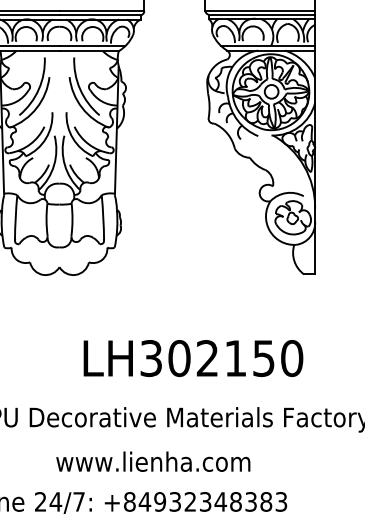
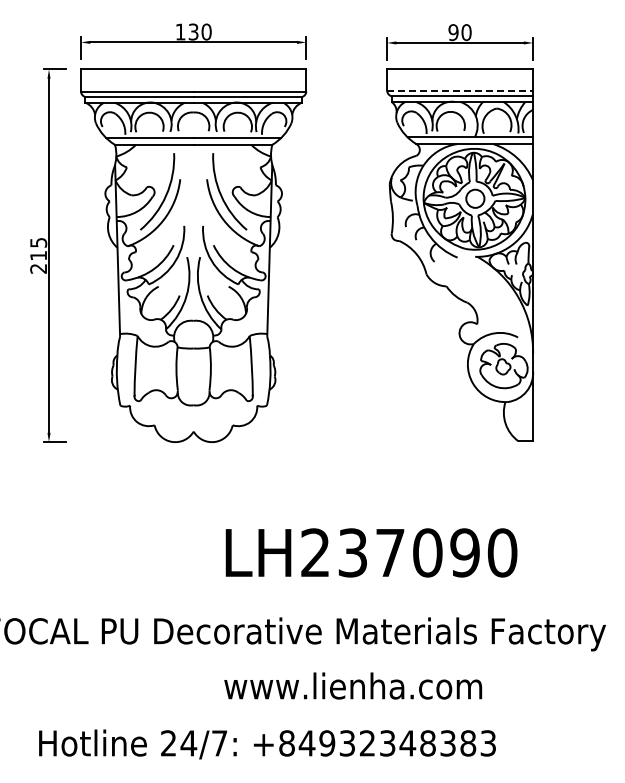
line: (260, 10) -> (460, 90), solid -> dashed
text: (207, 358) -> (390, 552), LH302150 -> LH237090
text: (153, 461) -> (353, 685), moved

